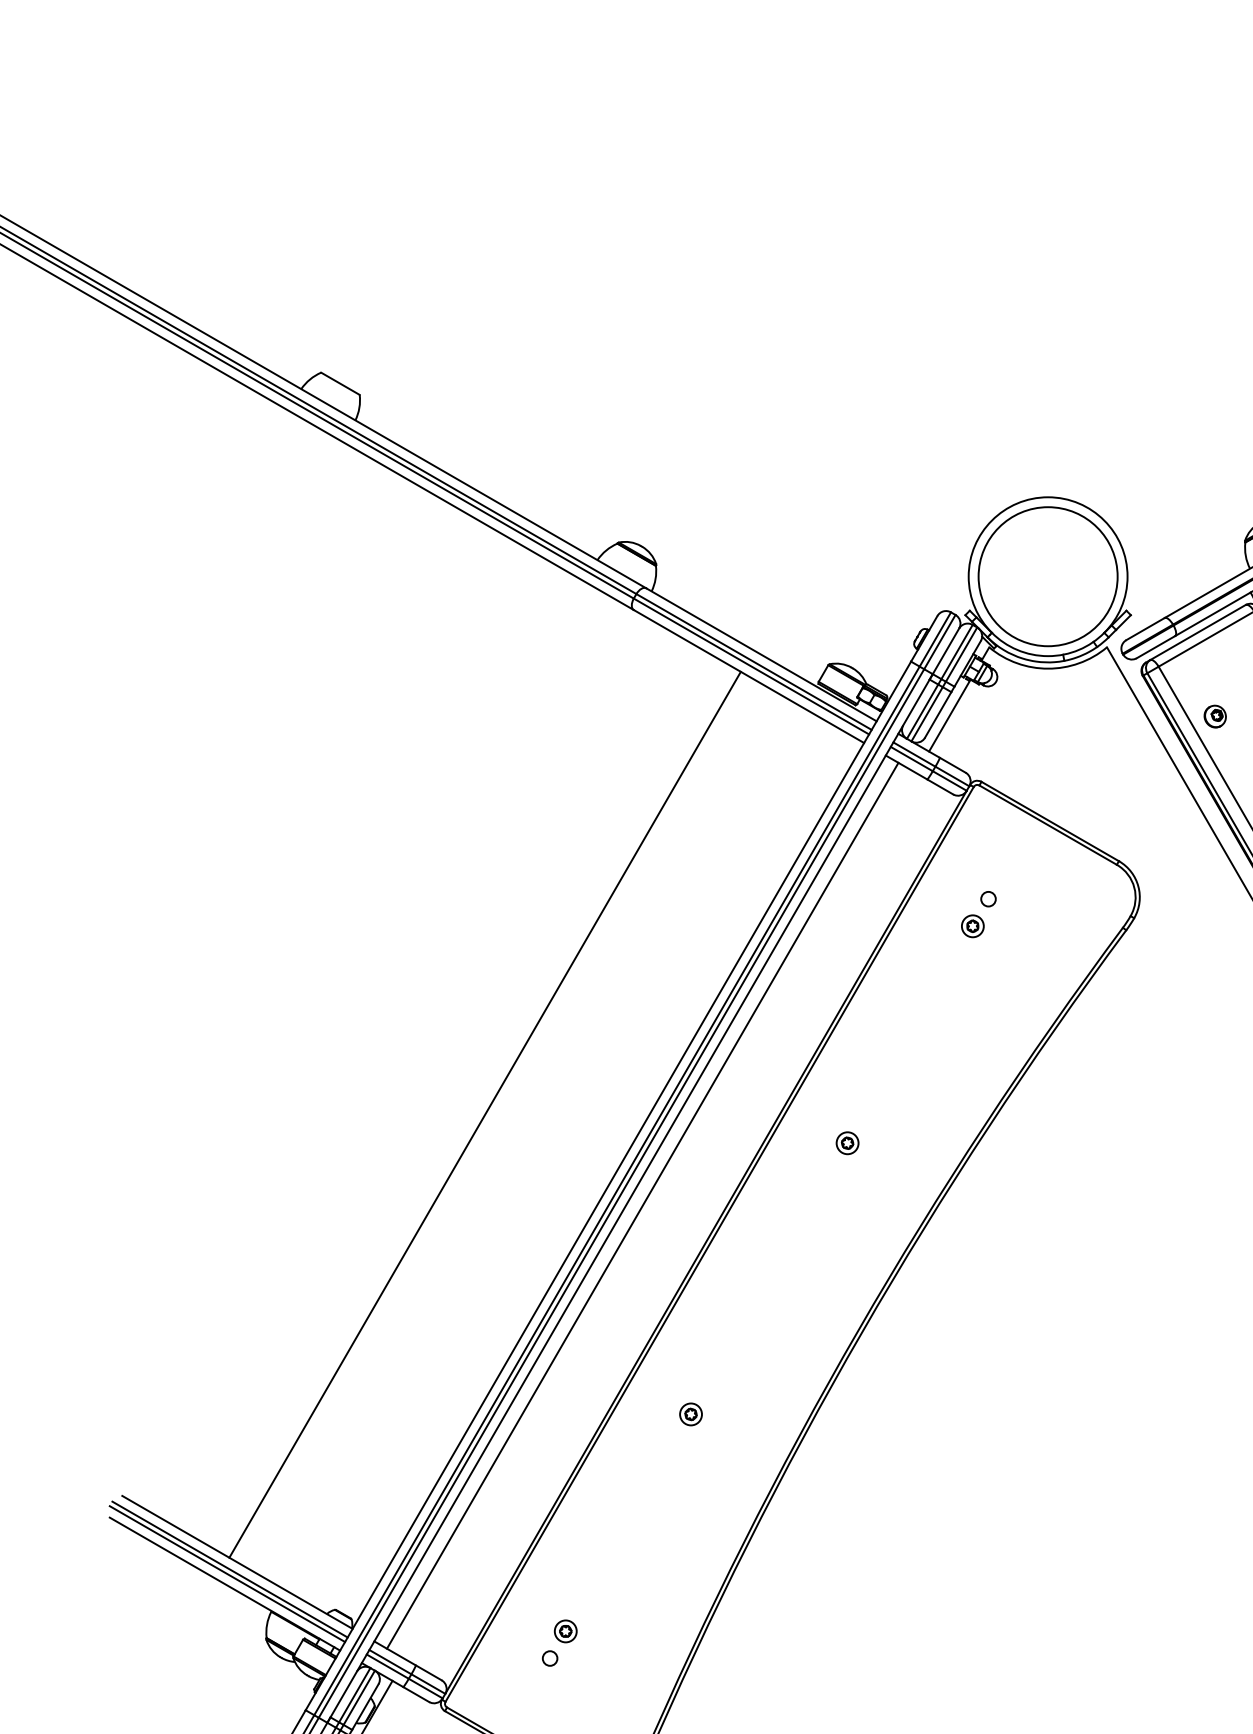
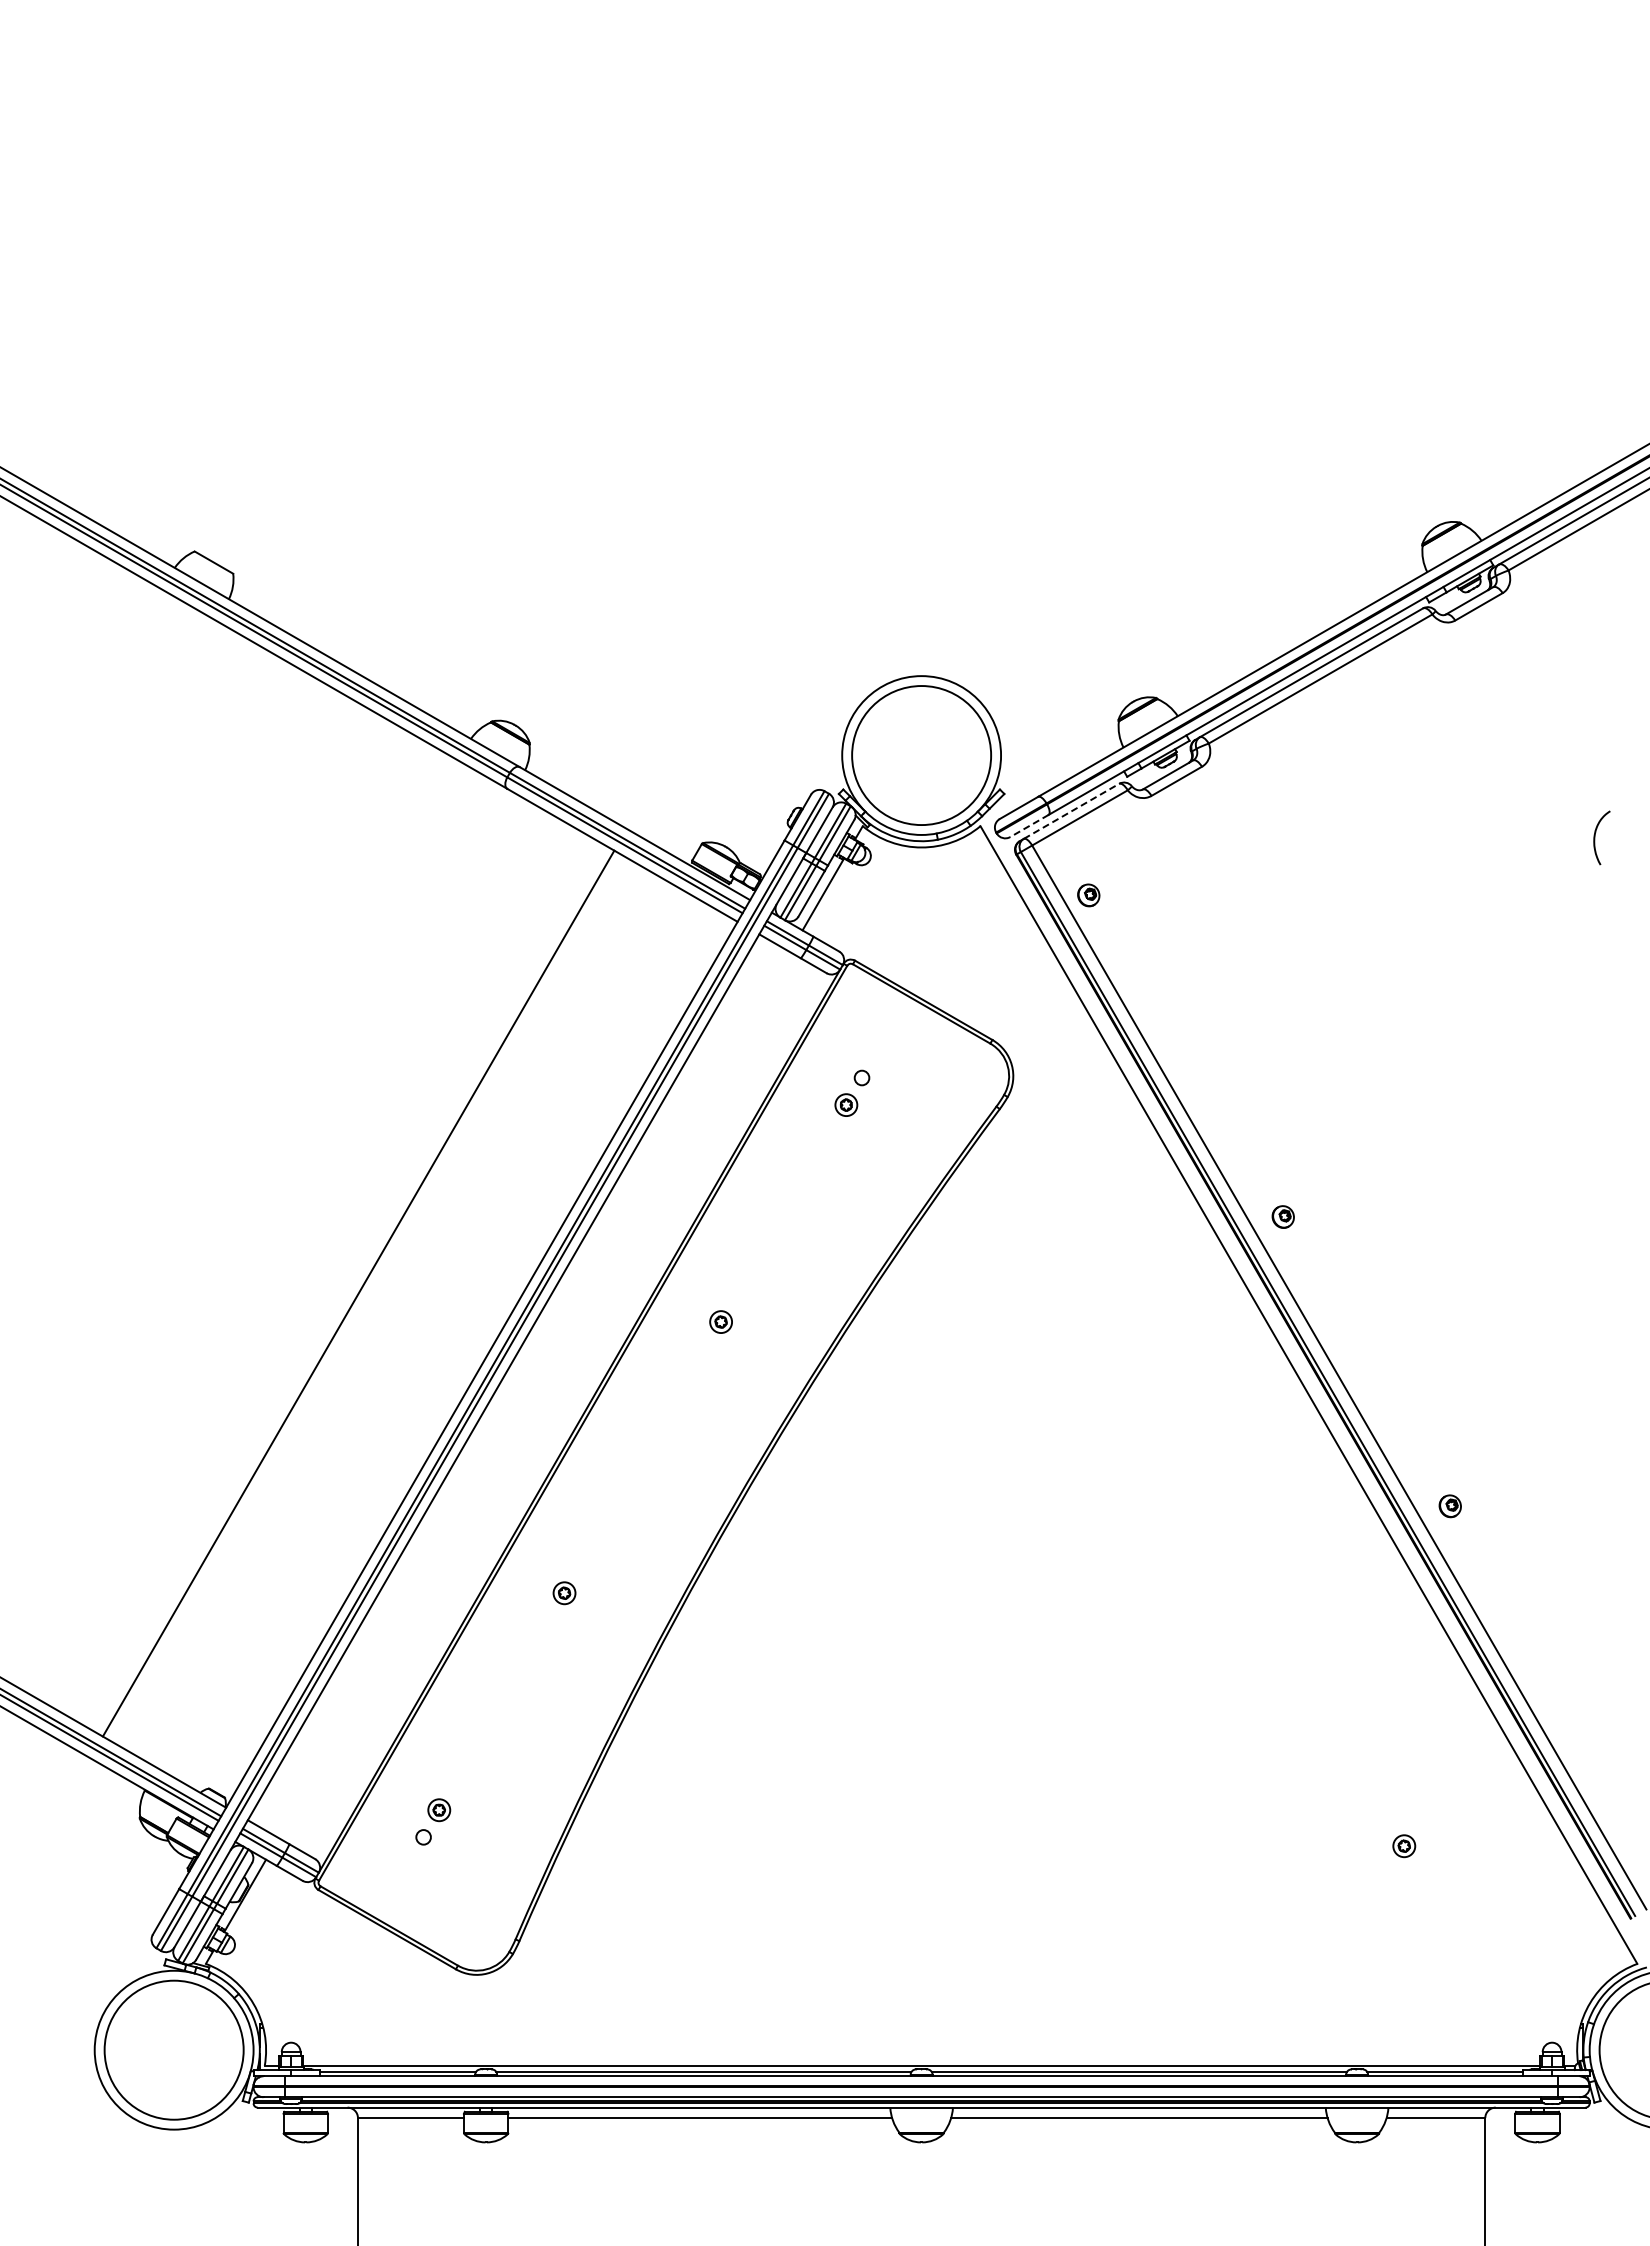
line: (1197, 632) -> (1071, 811), solid -> dashed
line: (1155, 647) -> (1029, 826), solid -> dashed
line: (641, 1205) -> (515, 1384), removed

